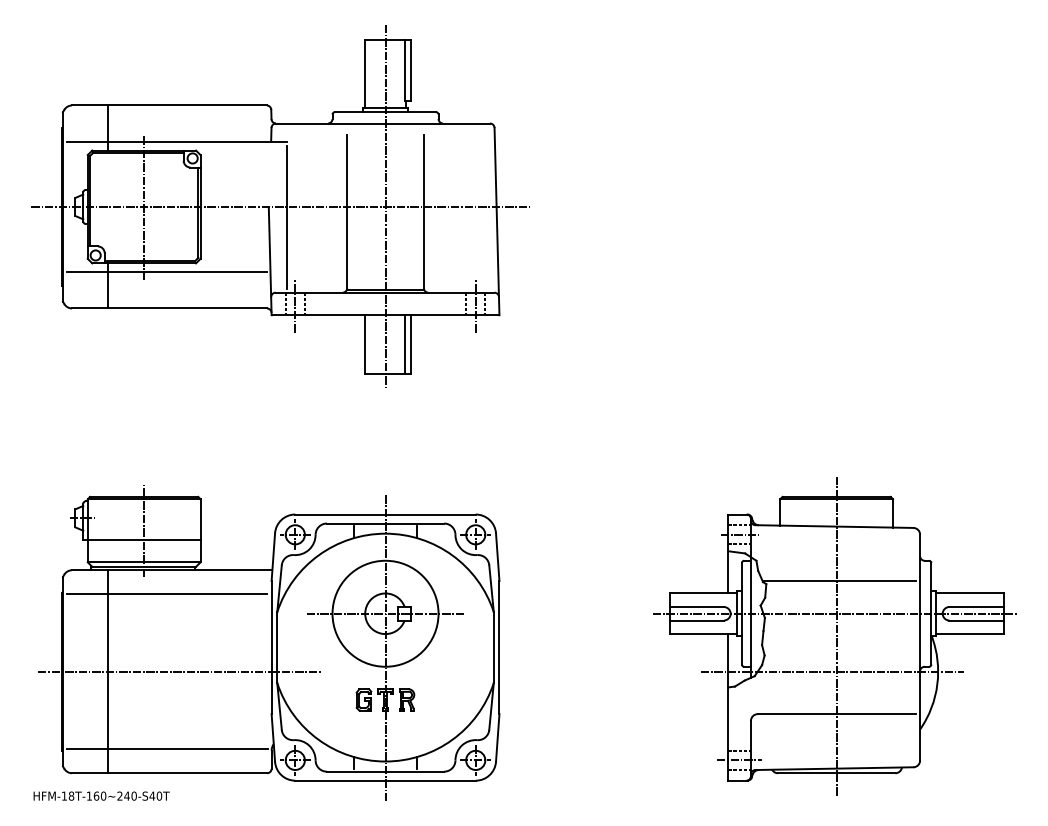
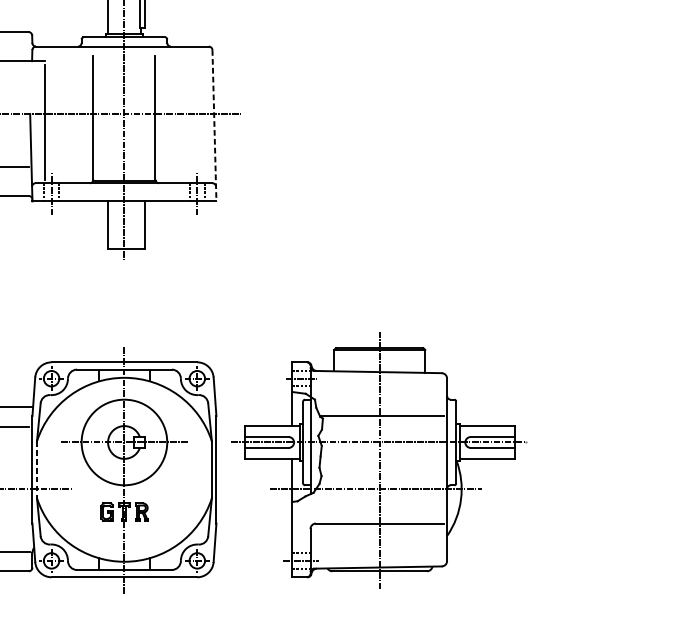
line: (497, 221) -> (214, 125), solid -> dashed
line: (404, 344) -> (139, 225), removed
part: (834, 636) -> (377, 460), moved
line: (277, 648) -> (37, 470), solid -> dashed

